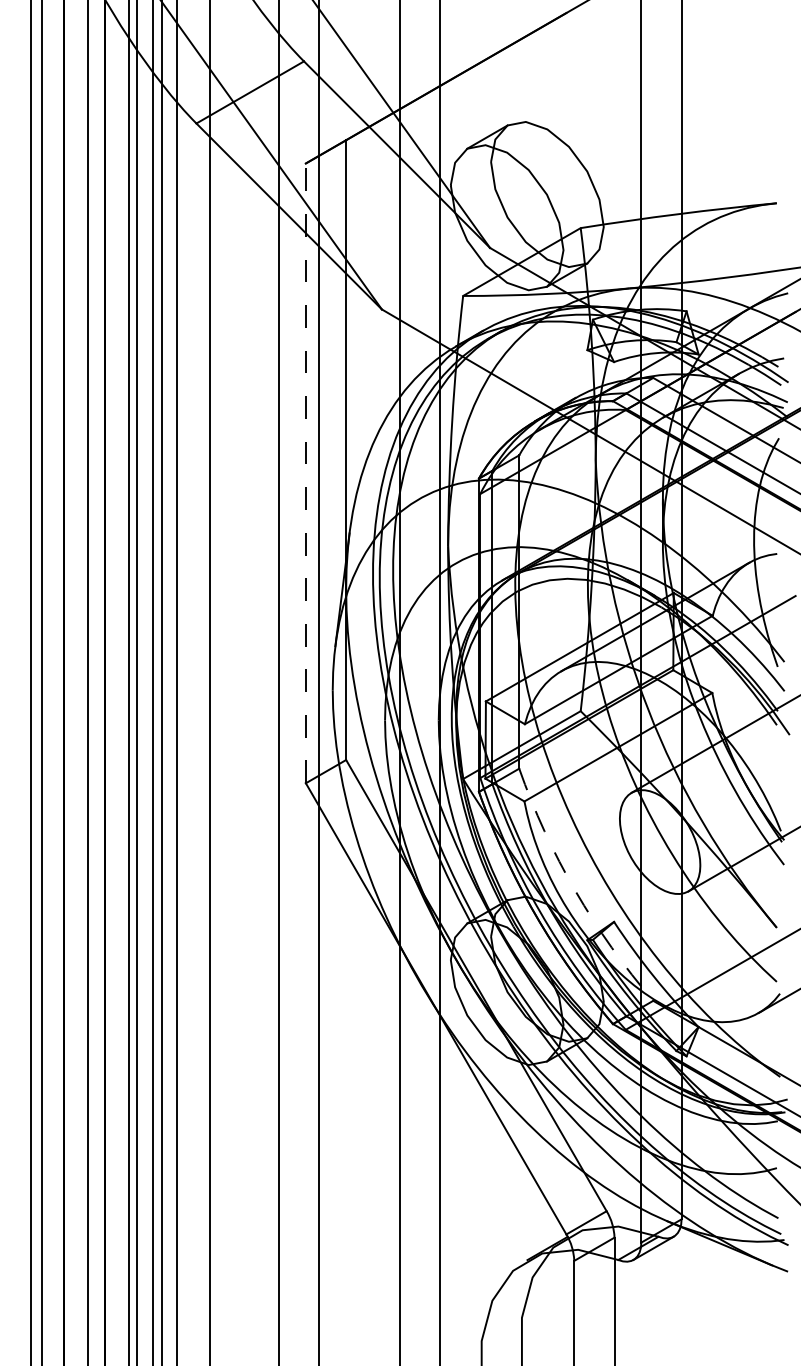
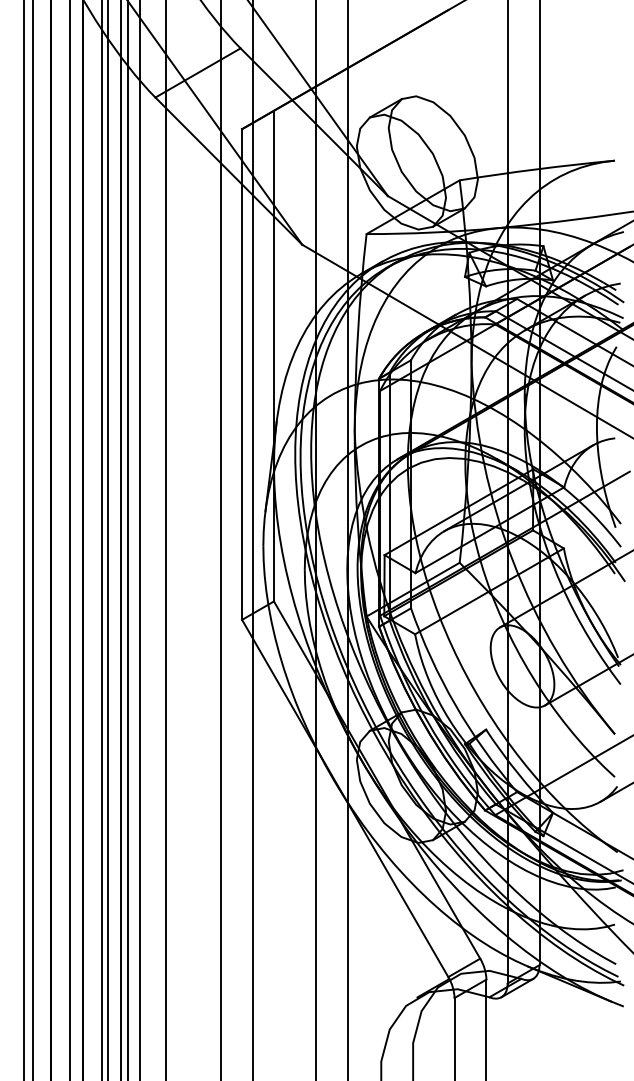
line: (305, 473) -> (241, 374), dashed -> solid
arc: (575, 891) -> (455, 705), dashed -> solid

